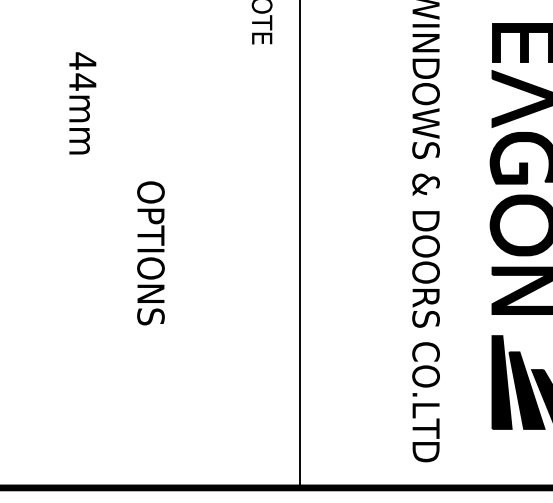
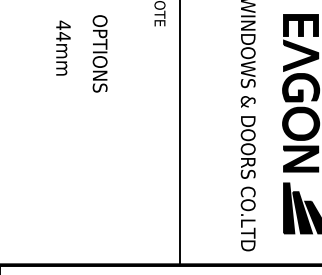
text: (82, 102) -> (63, 47), moved
text: (149, 252) -> (99, 53), moved

